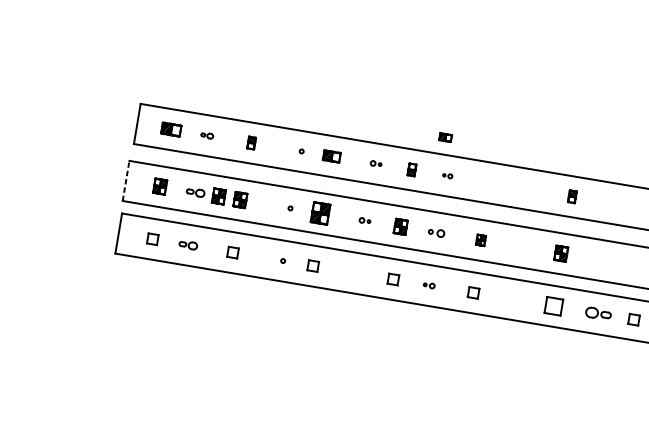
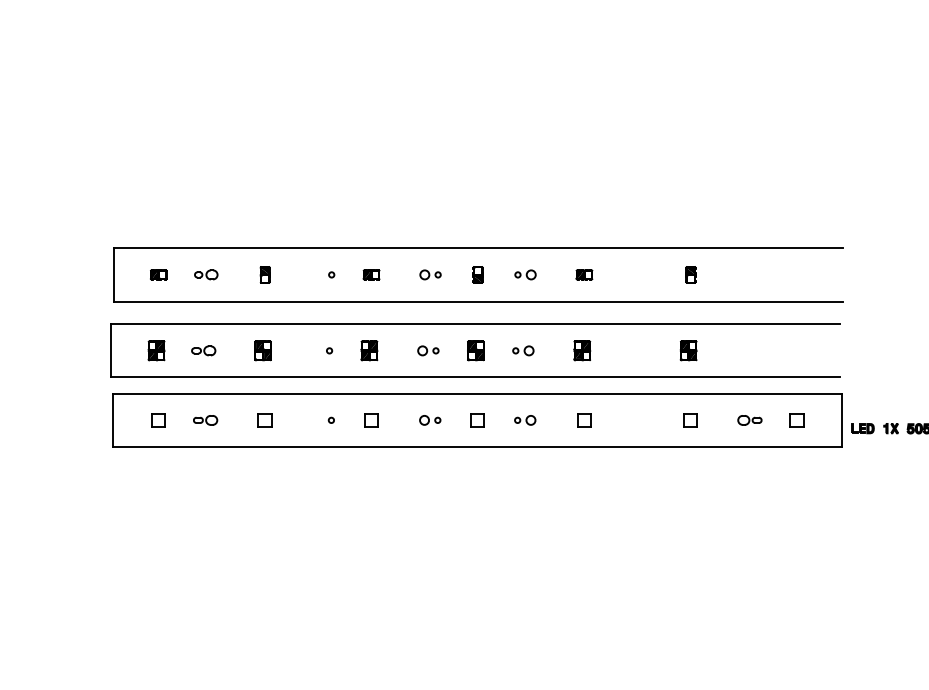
part: (171, 129) -> (158, 274), size x0.62
part: (207, 135) -> (206, 274), size x1.43
part: (445, 137) -> (584, 274), moved
part: (331, 156) -> (371, 274), size x0.71
part: (376, 163) -> (430, 274), size x1.43
part: (447, 175) -> (525, 274), size x1.67
line: (126, 180) -> (111, 350), dashed -> solid
part: (218, 196) -> (234, 350), removed
part: (320, 213) -> (369, 350), size x0.71
part: (365, 220) -> (428, 350), size x1.43
part: (481, 240) -> (582, 350), size x1.43
part: (357, 273) -> (430, 420), added
part: (429, 285) -> (525, 420), size x1.43
part: (553, 306) -> (690, 420), size x0.62
part: (598, 313) -> (749, 420), size x0.71

